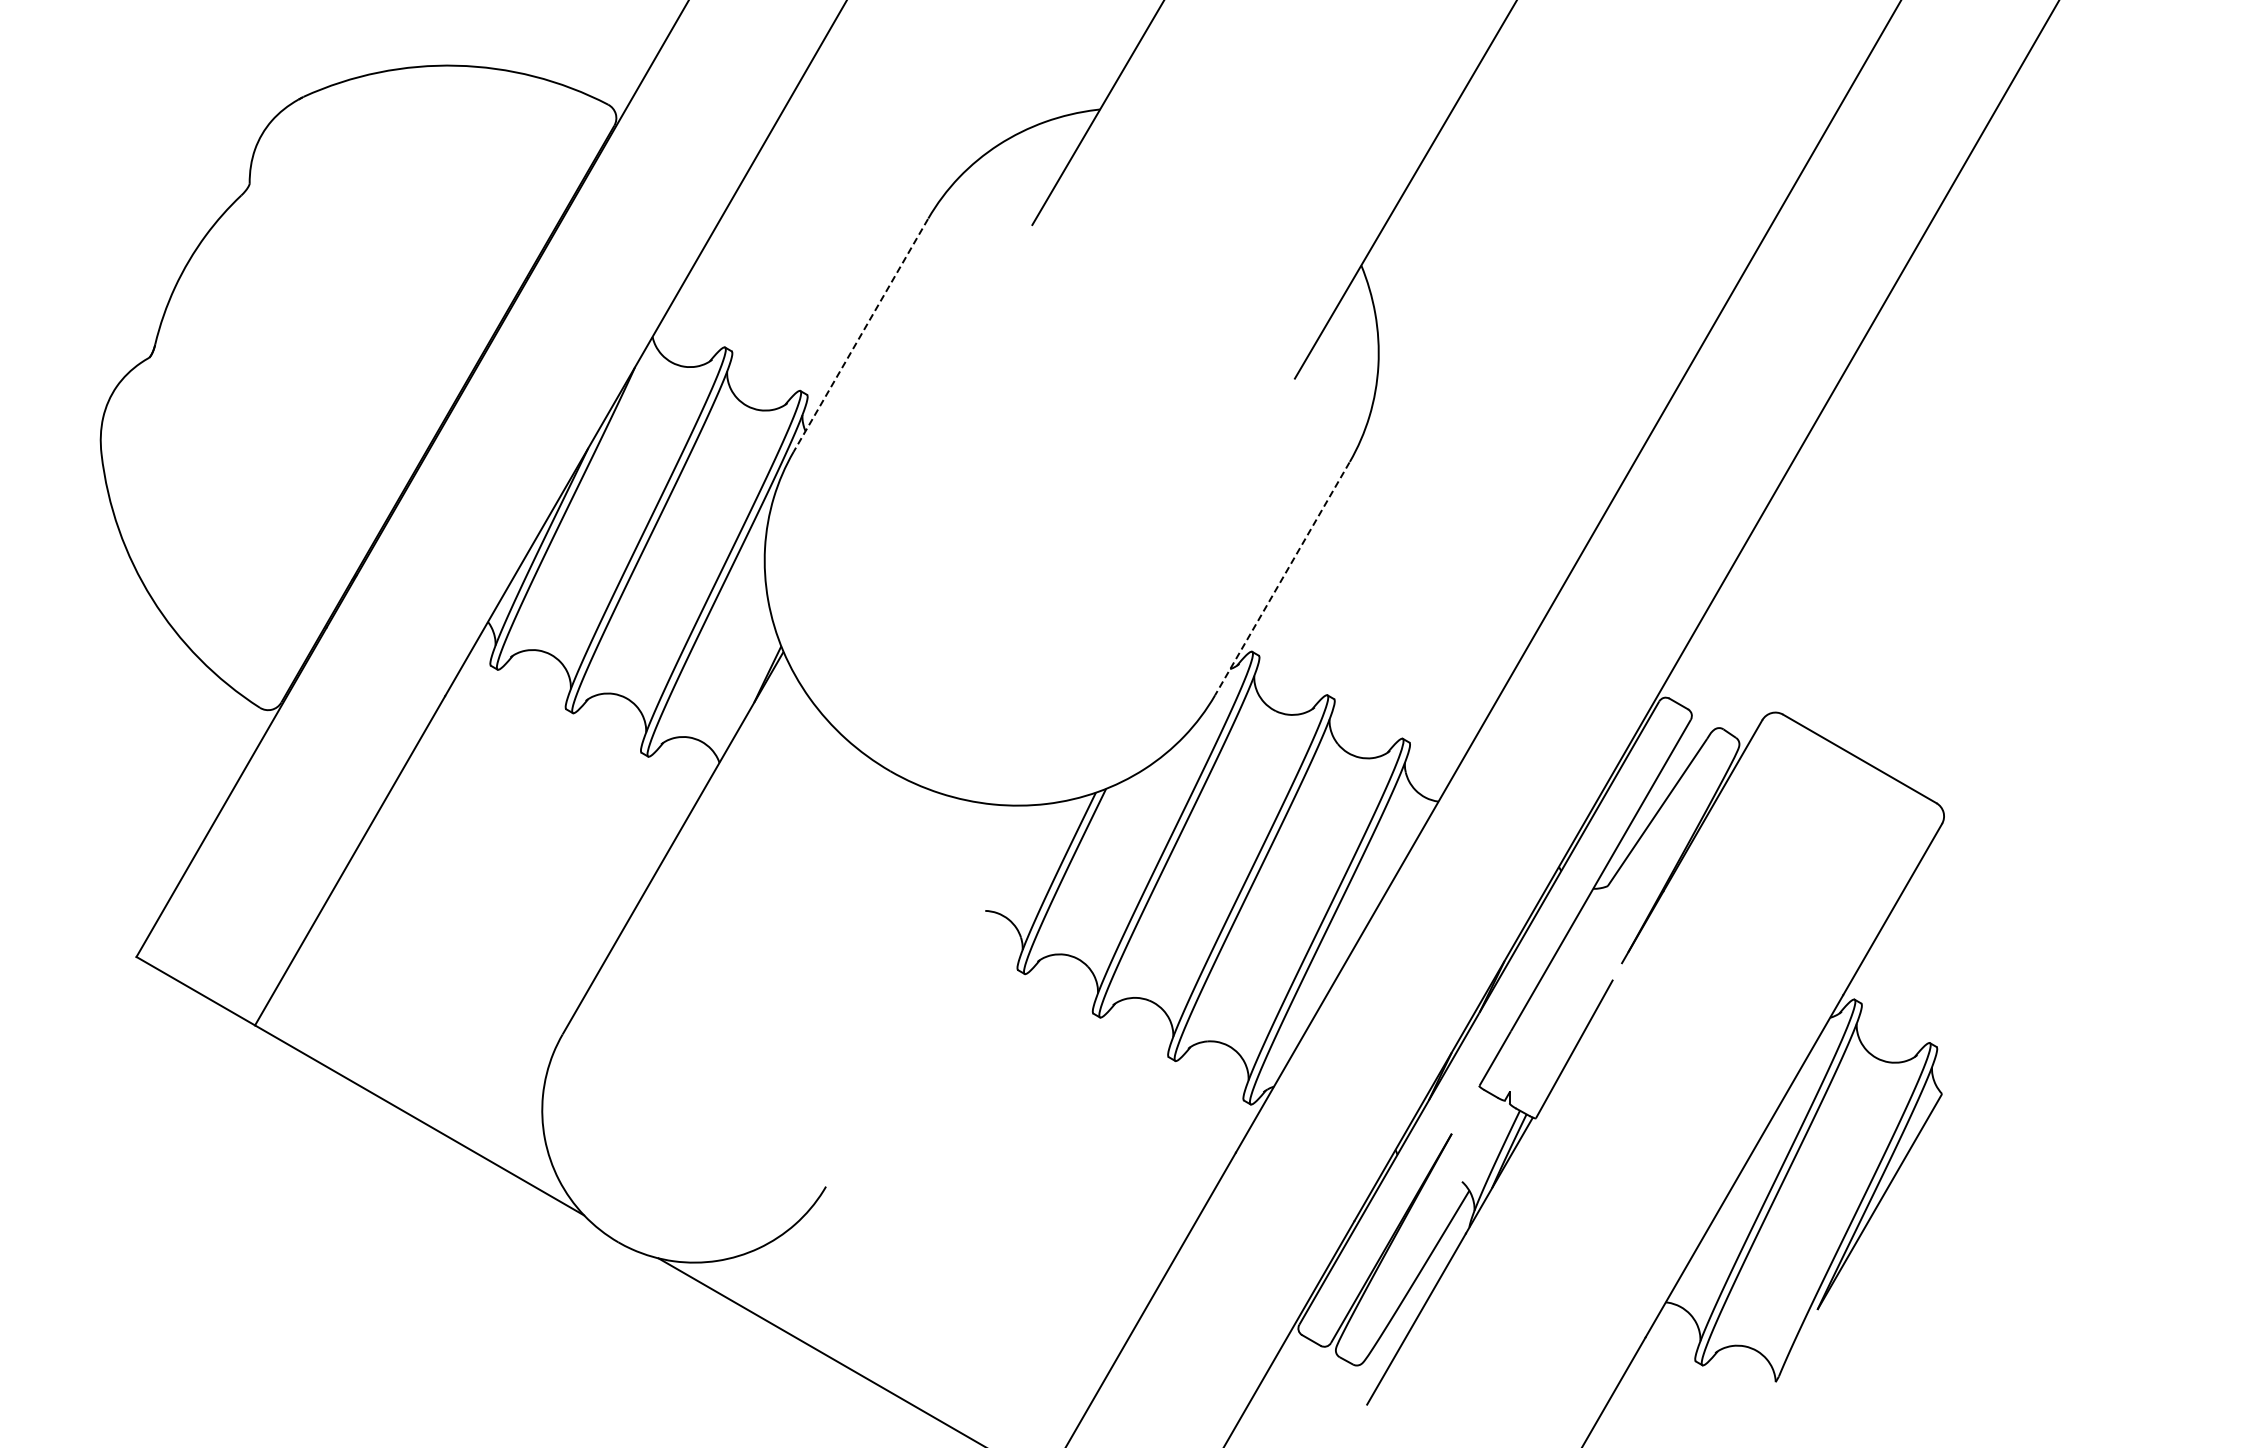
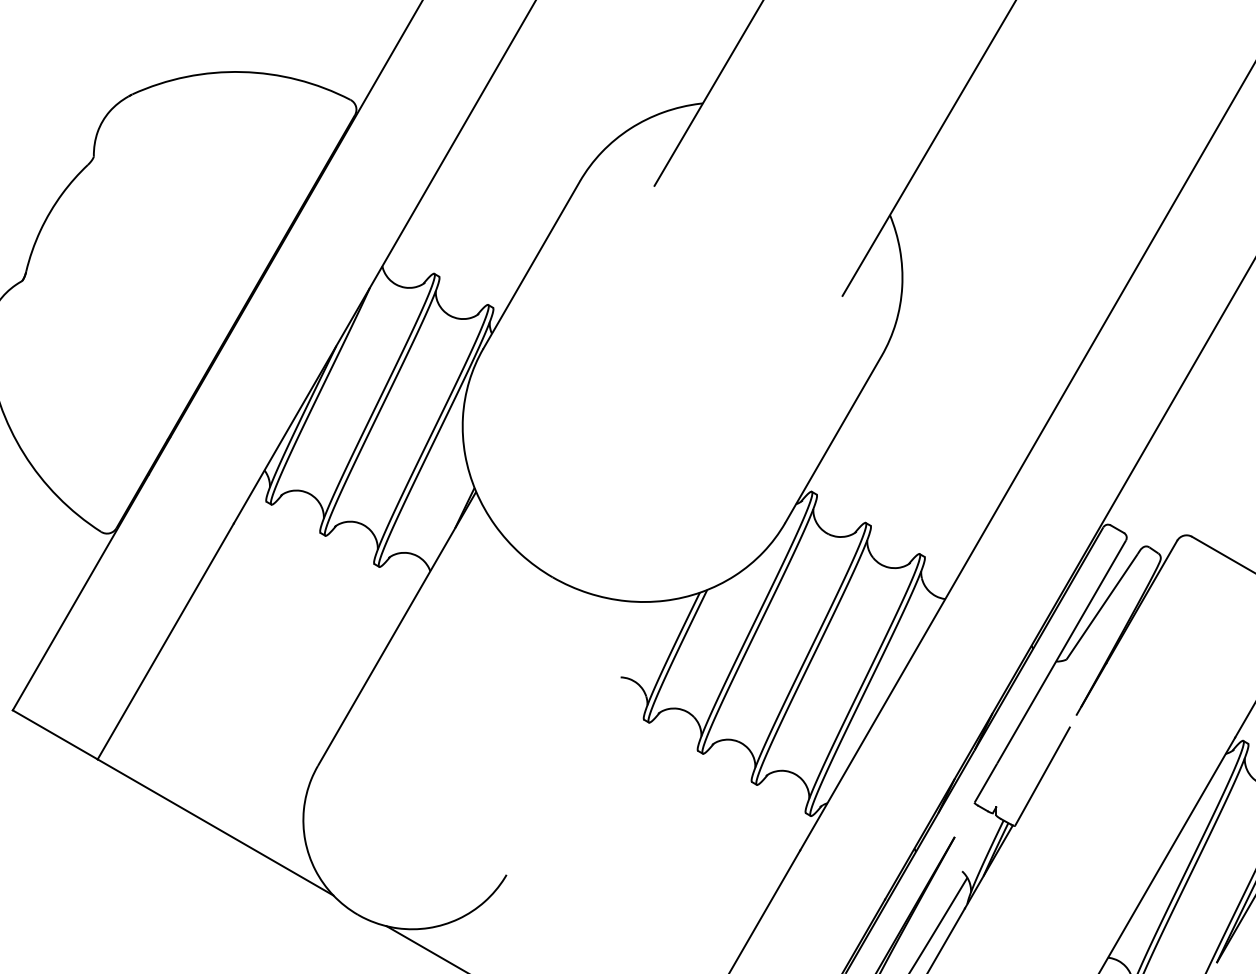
line: (860, 335) -> (531, 265), dashed -> solid
line: (1282, 579) -> (833, 440), dashed -> solid

